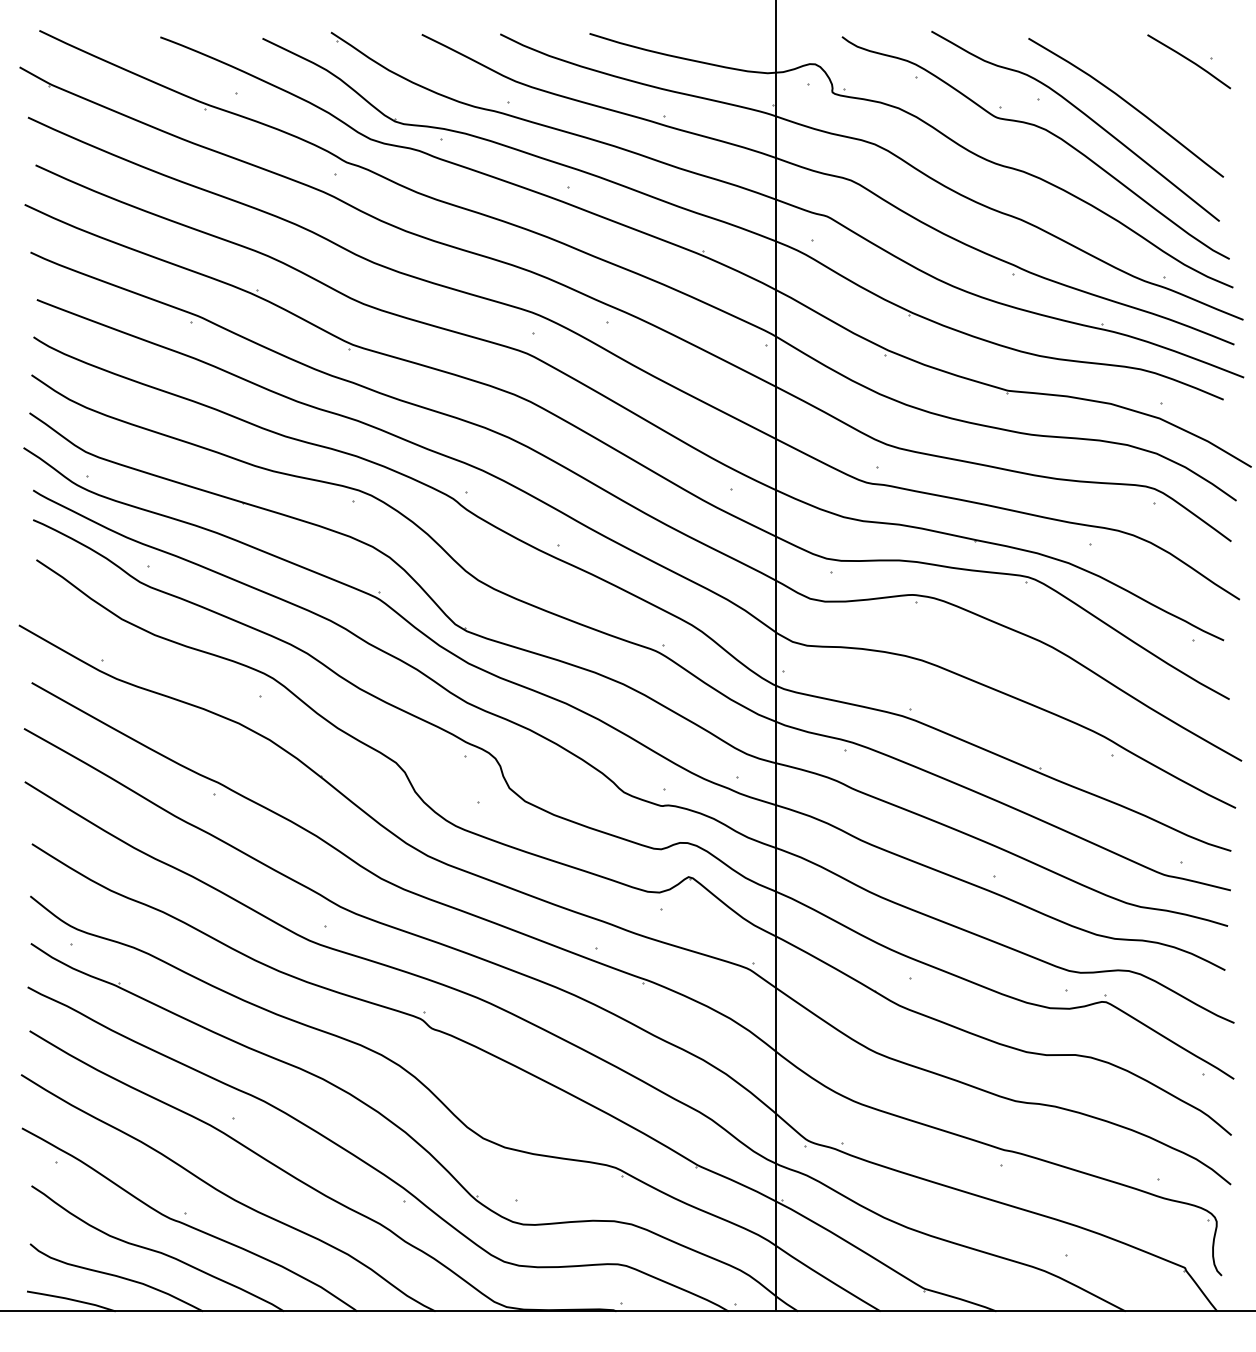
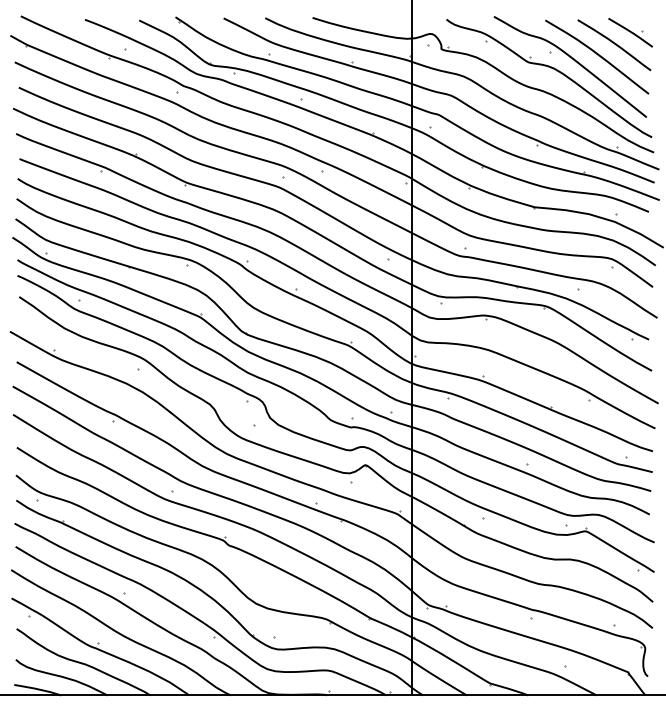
curve: (1158, 83) -> (614, 44), added

